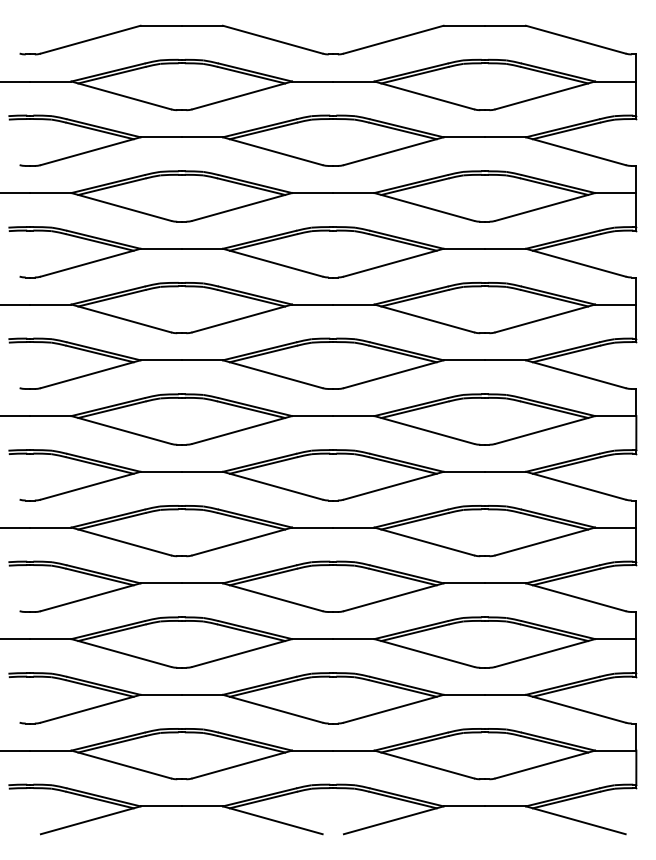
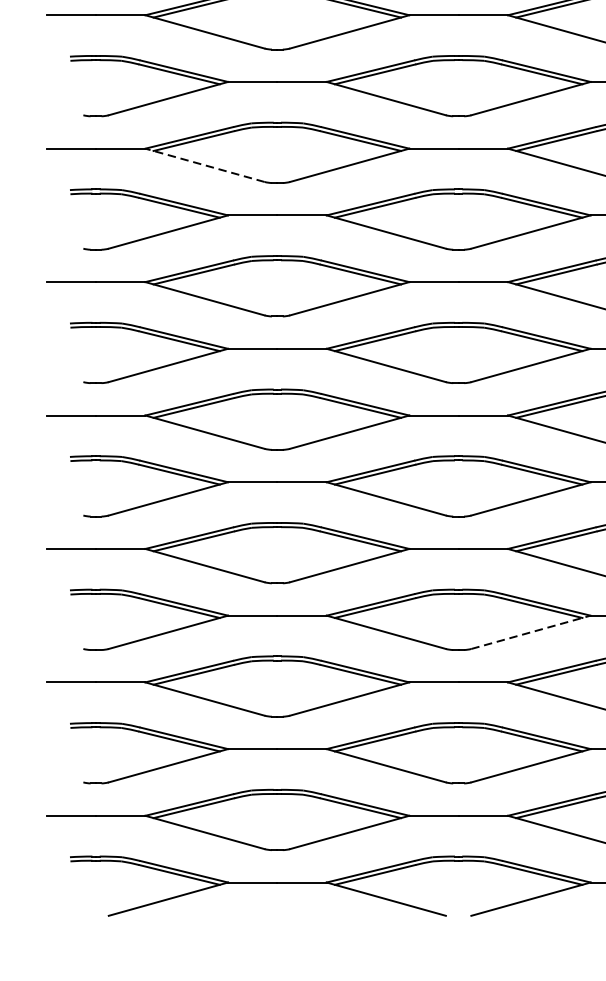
line: (121, 206) -> (205, 164), solid -> dashed
line: (393, 597) -> (530, 632), solid -> dashed

